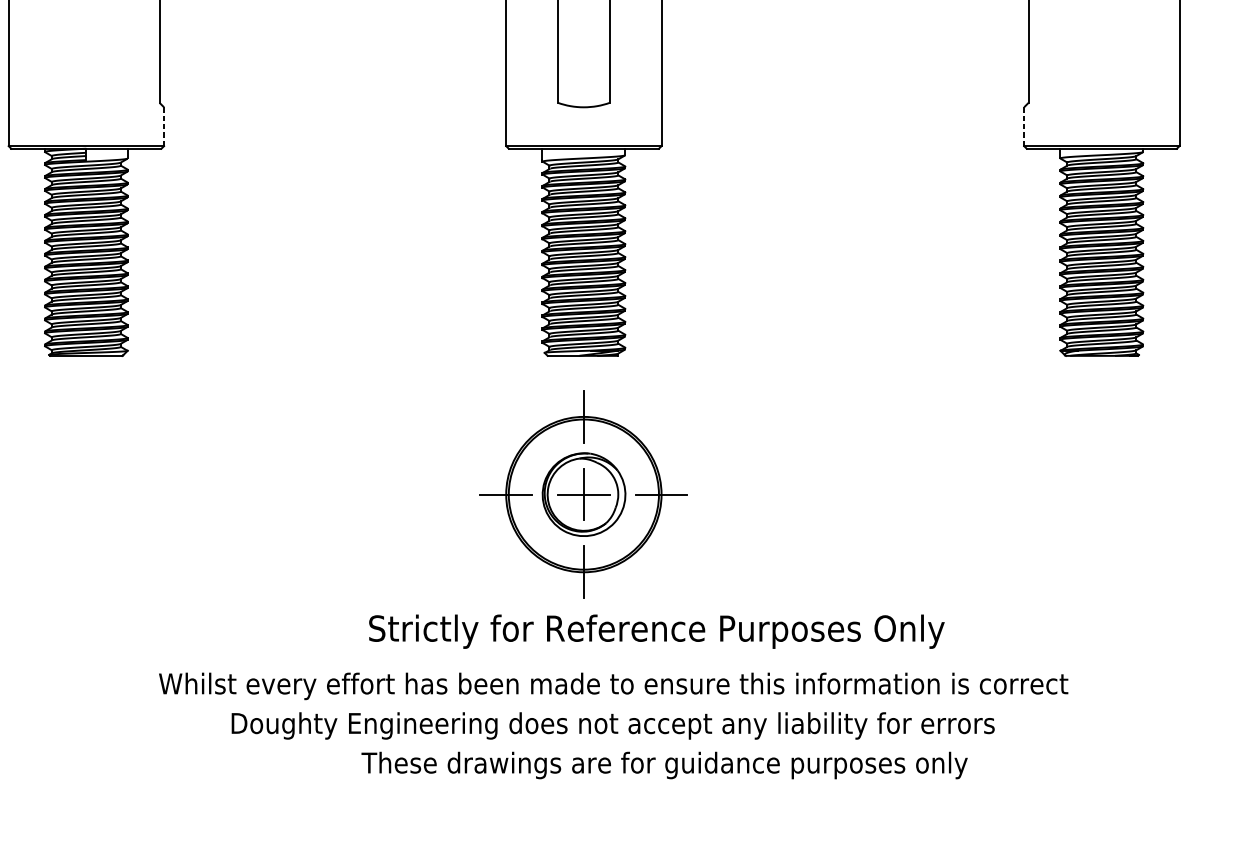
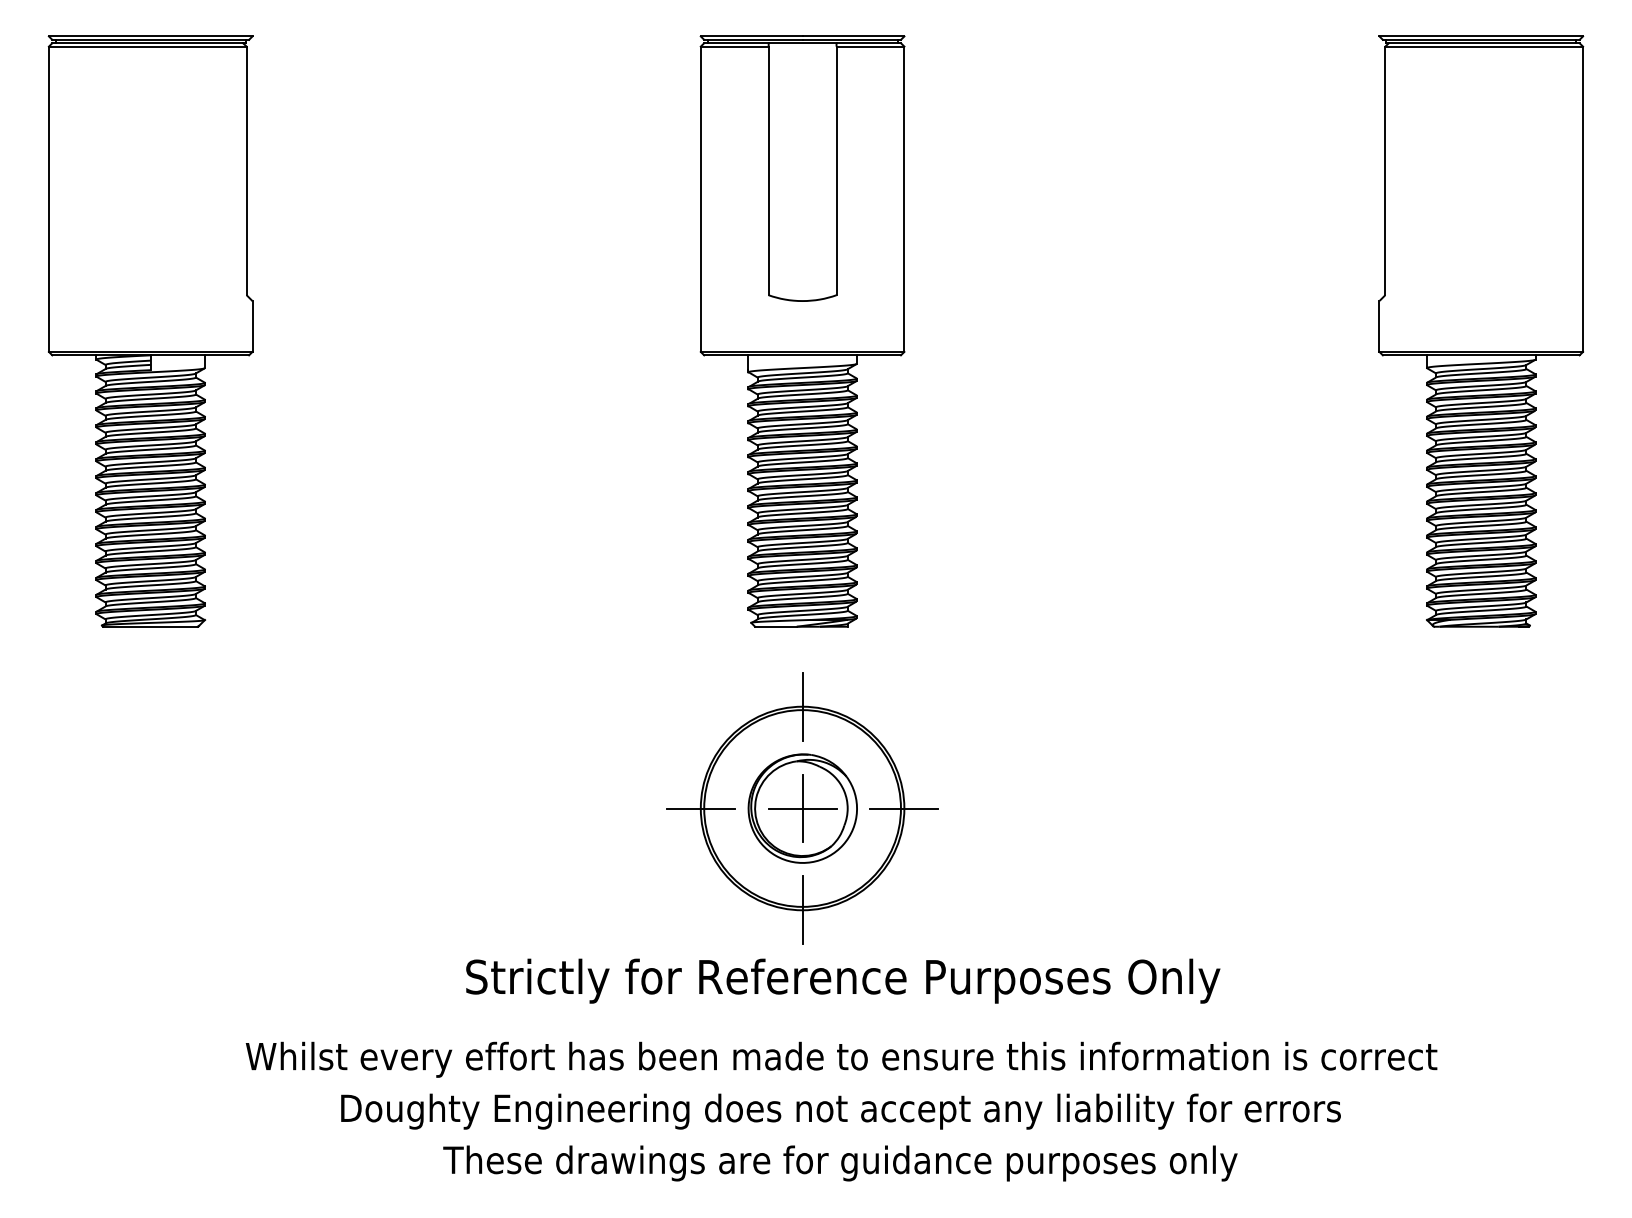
line: (164, 126) -> (252, 326), dashed -> solid
line: (1024, 126) -> (1379, 326), dashed -> solid
text: (657, 631) -> (843, 980), moved
text: (664, 765) -> (840, 1163), moved

